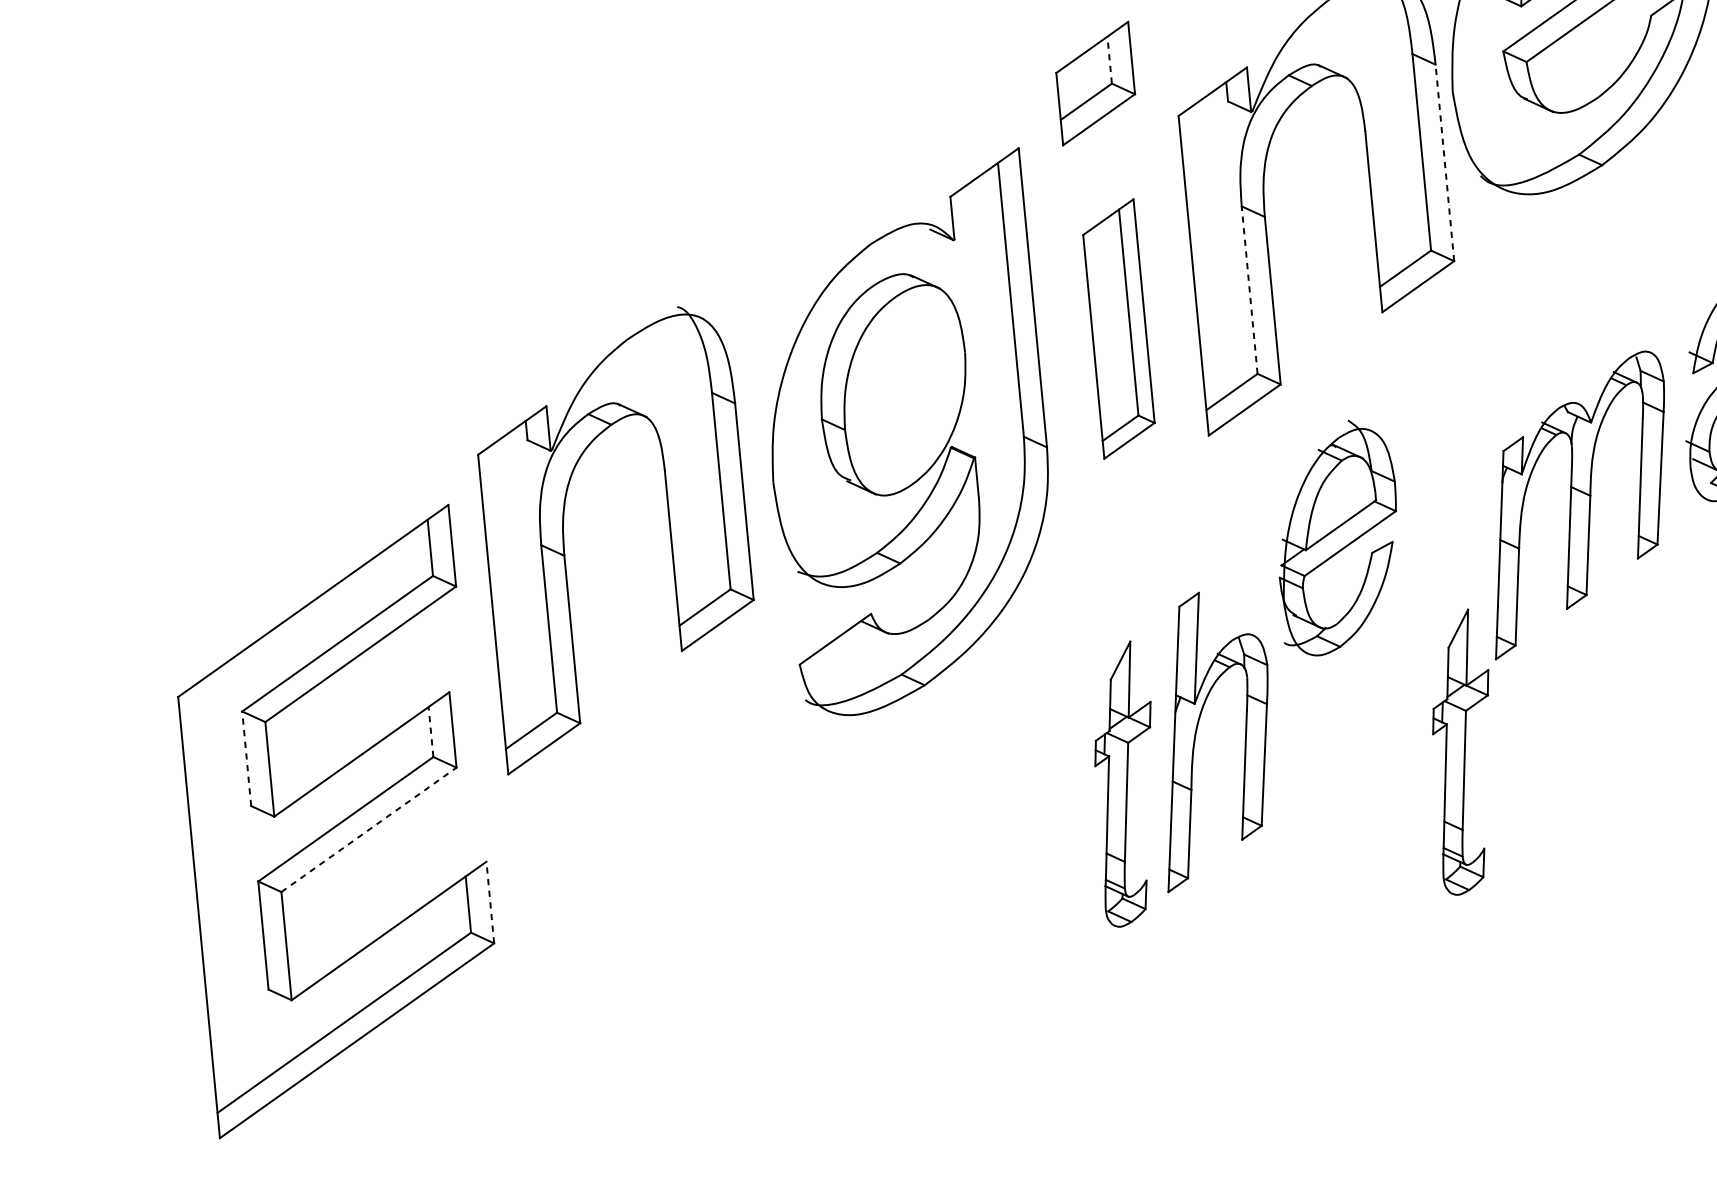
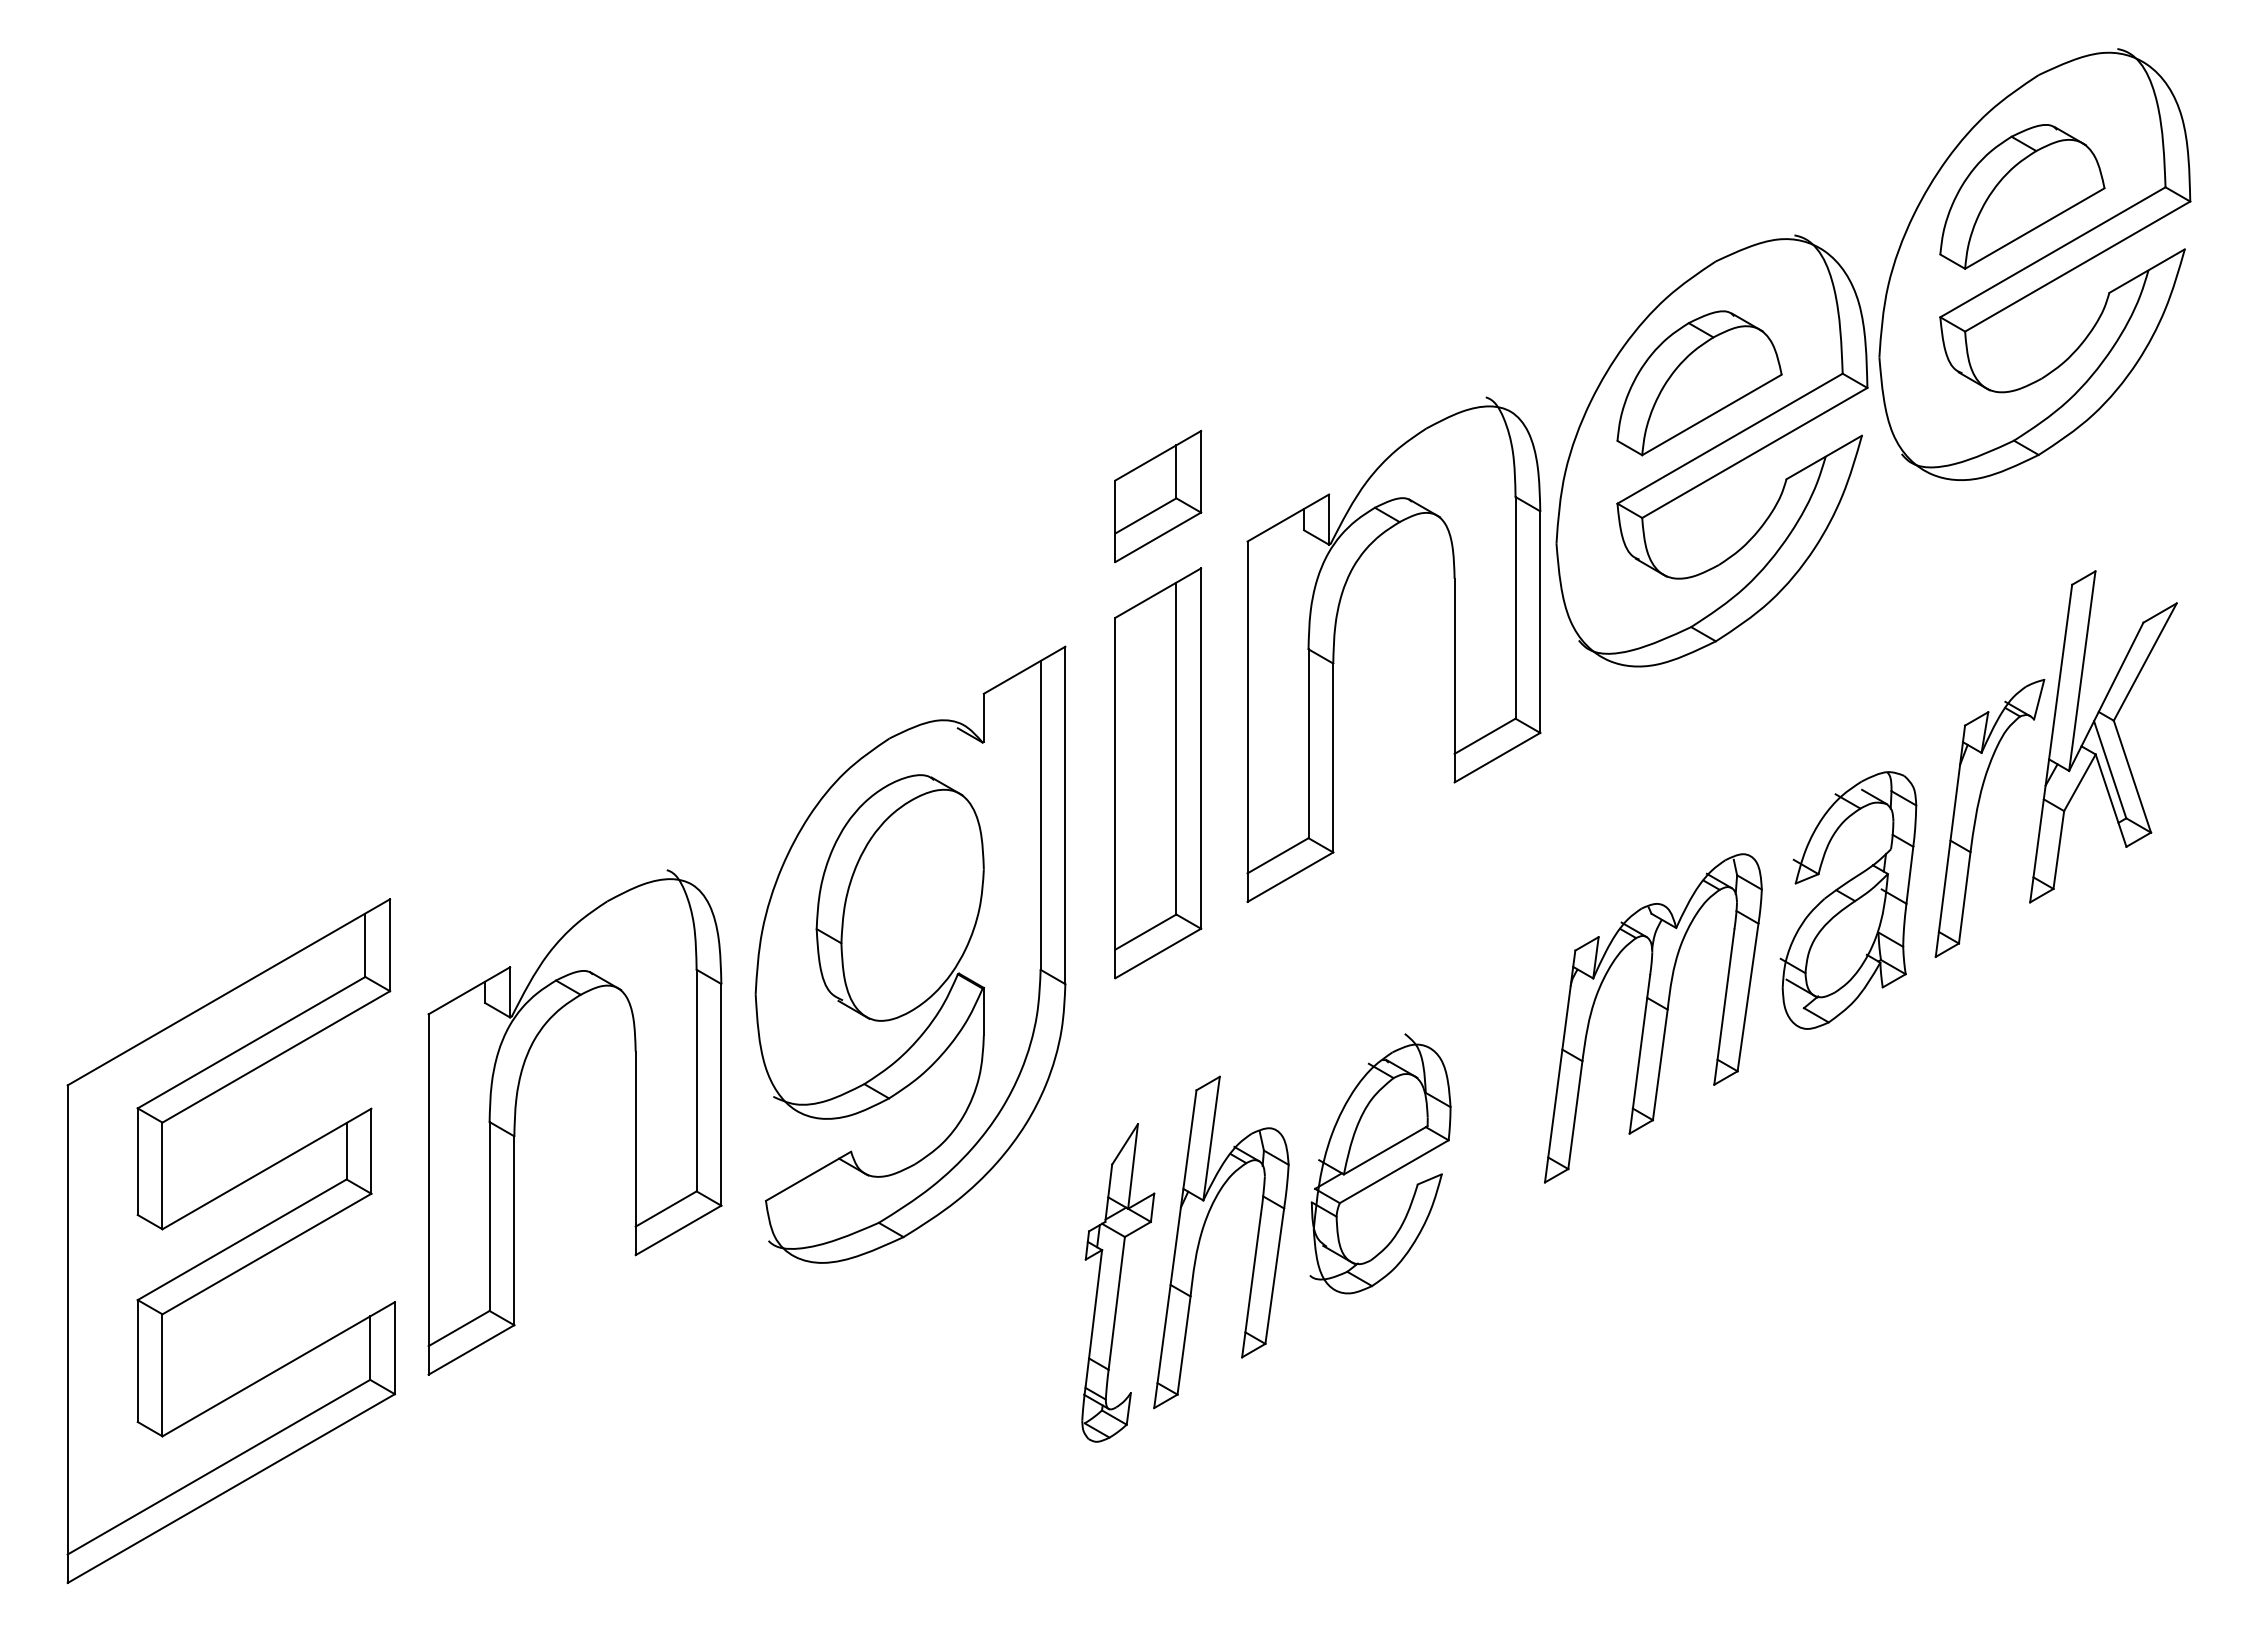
line: (1109, 59) -> (1176, 471), dashed -> solid
line: (1445, 163) -> (1540, 622), dashed -> solid
line: (1249, 289) -> (1308, 743), dashed -> solid
part: (1119, 329) -> (1158, 773), size x1.43
part: (907, 434) -> (910, 954), moved
part: (564, 536) -> (516, 1114), moved
part: (1337, 537) -> (1380, 1163), moved
line: (430, 731) -> (346, 1150), dashed -> solid
part: (1464, 751) -> (1499, 1282), removed
line: (246, 758) -> (137, 1161), dashed -> solid
line: (368, 830) -> (266, 1254), dashed -> solid
line: (489, 902) -> (394, 1347), dashed -> solid

